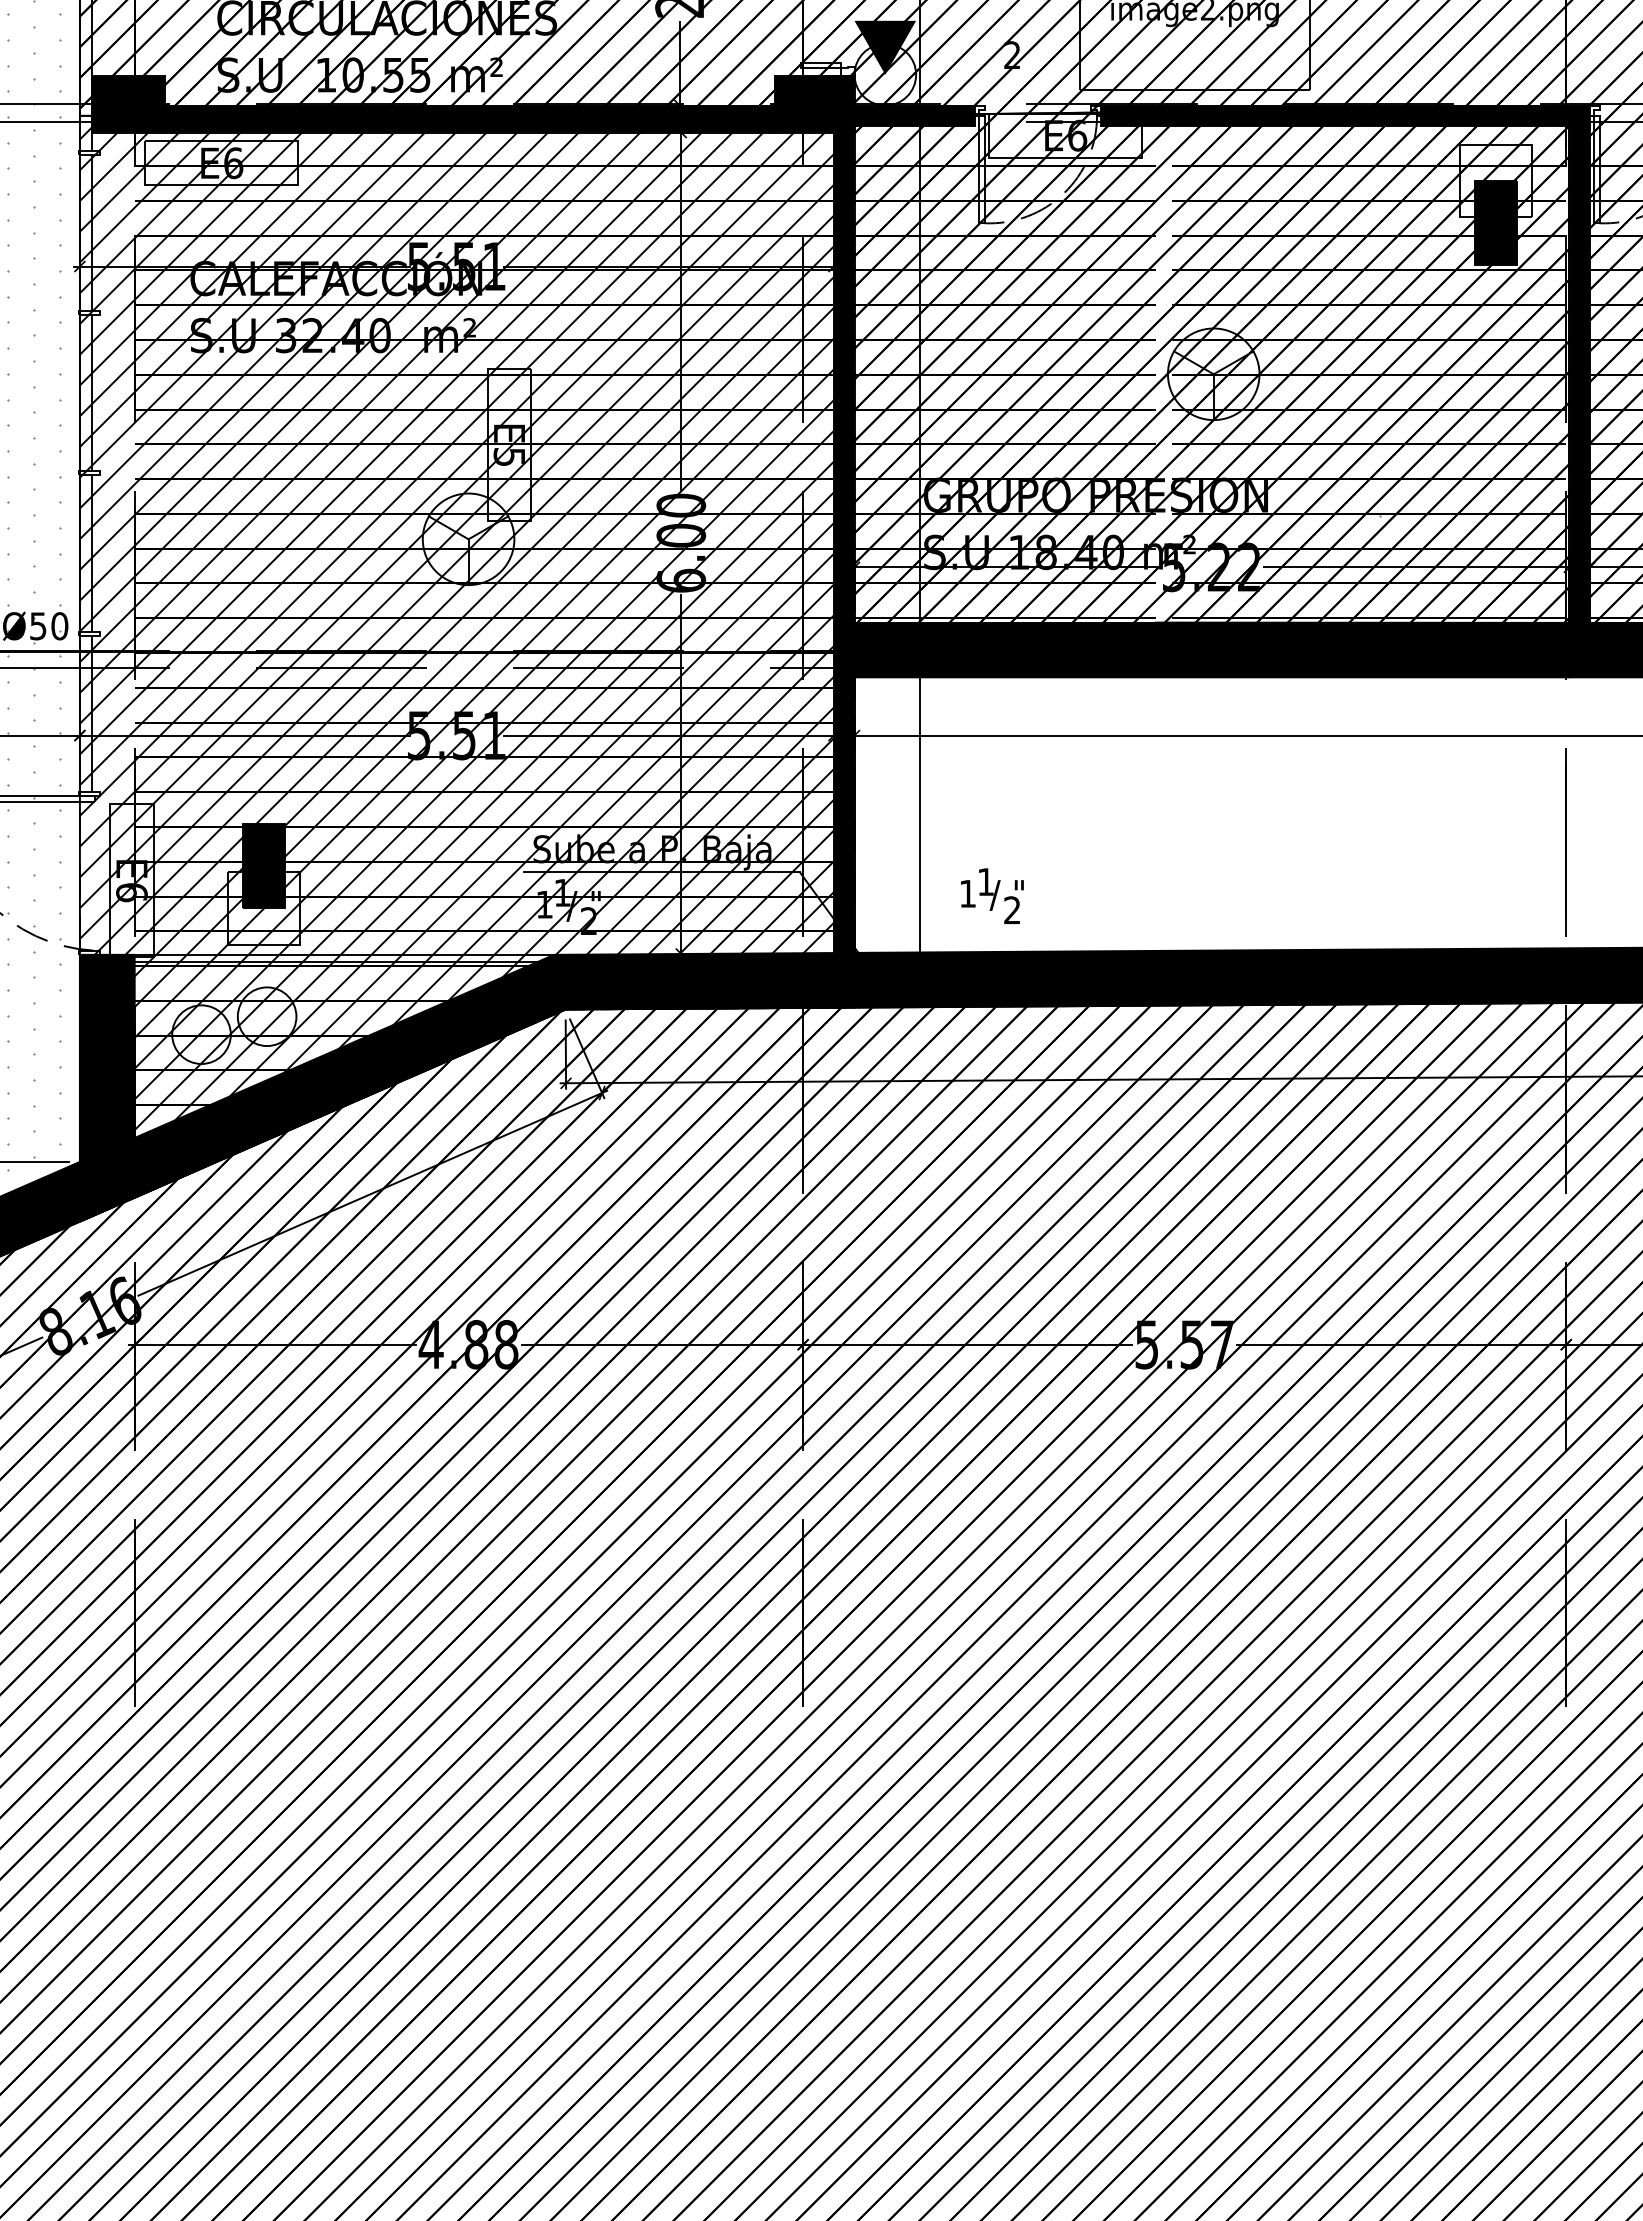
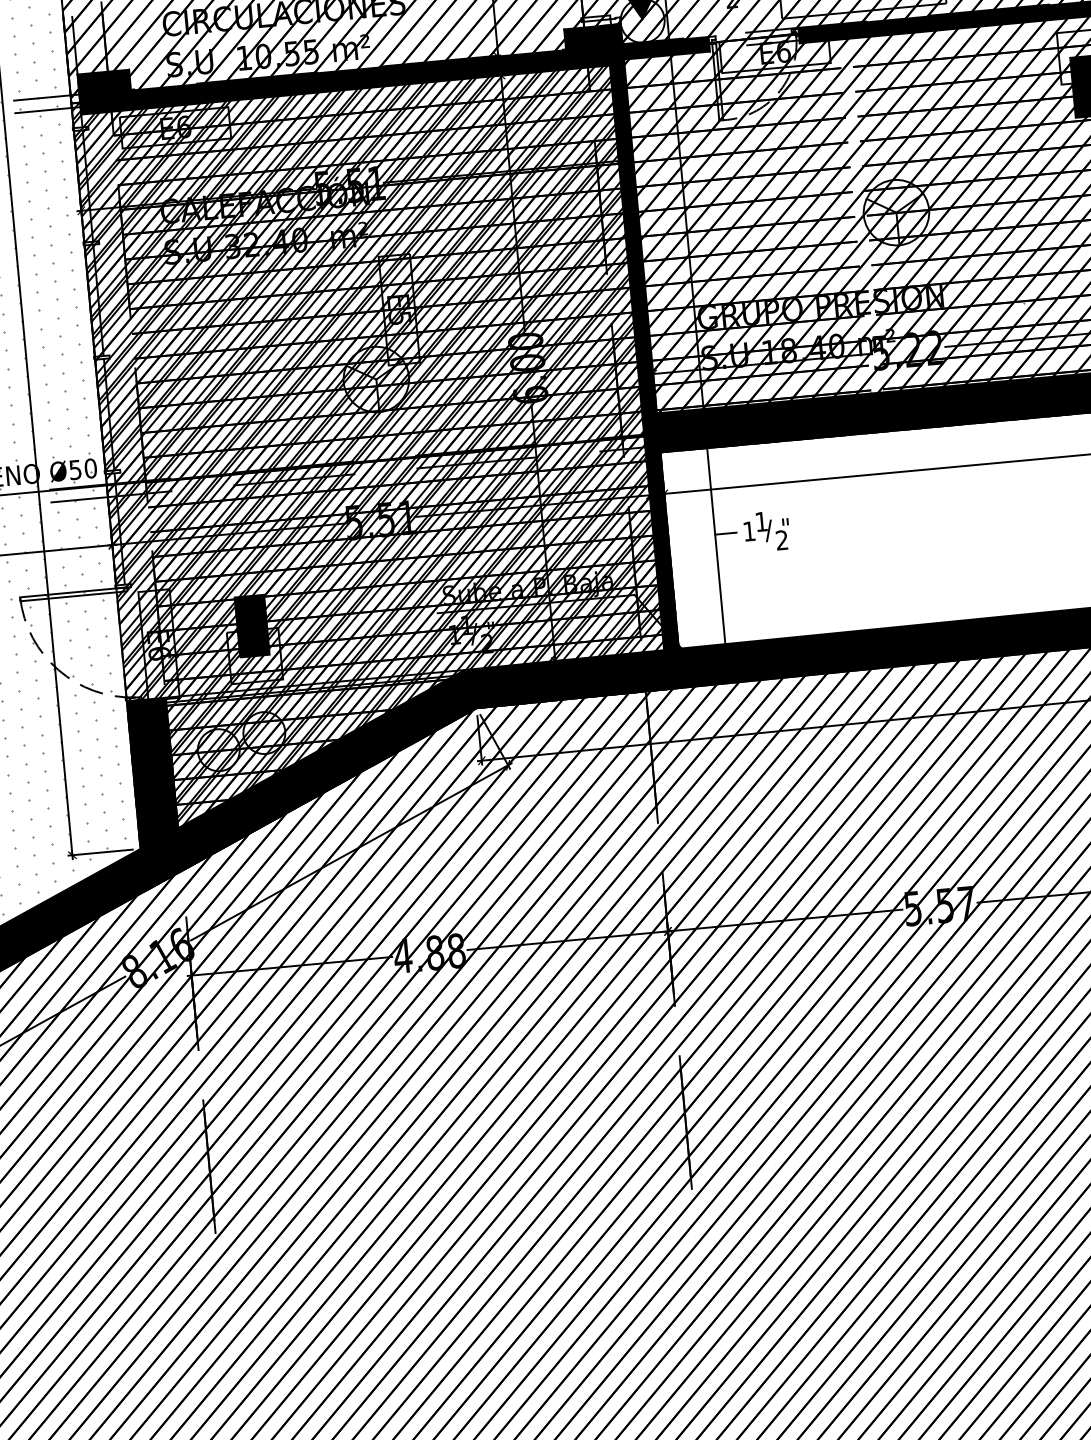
hatch: (466, 665) -> (383, 469), added
line: (934, 798) -> (725, 533), added
text: (992, 895) -> (766, 531), moved

